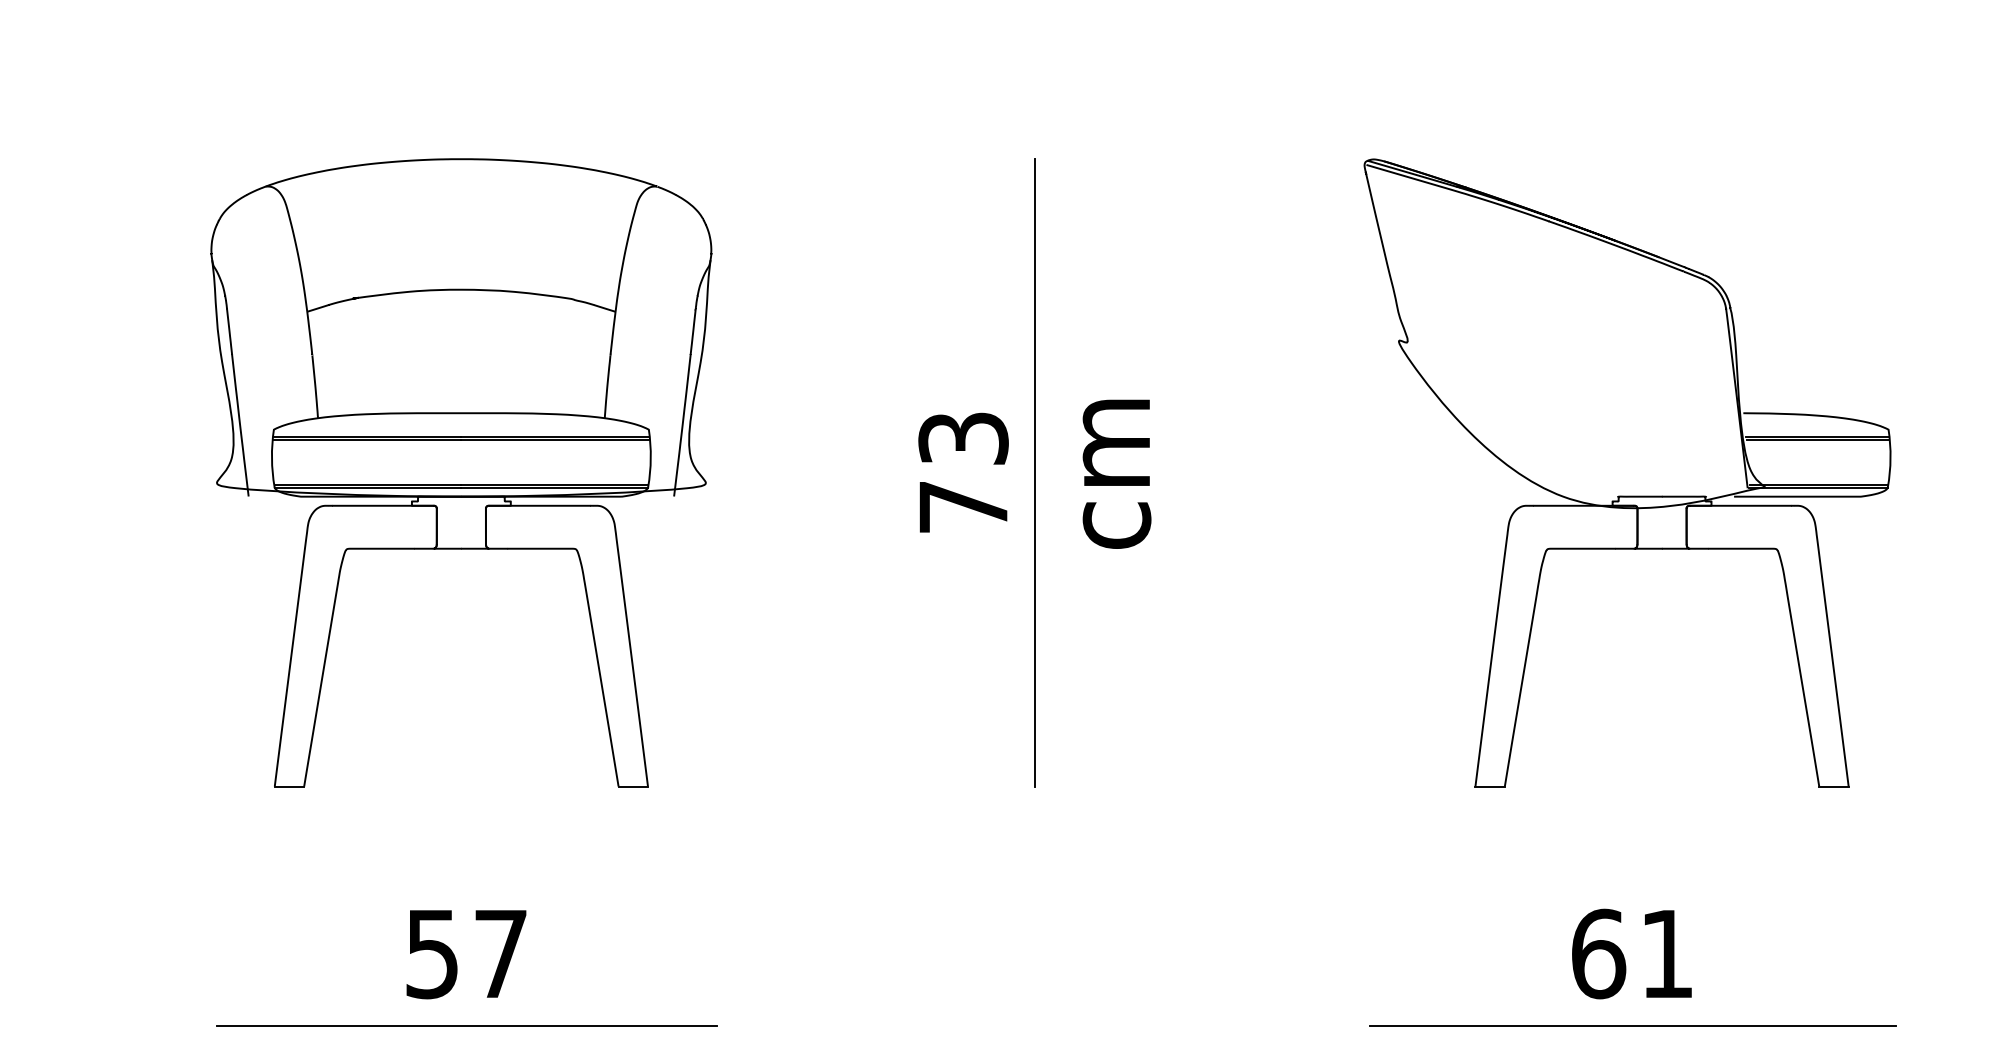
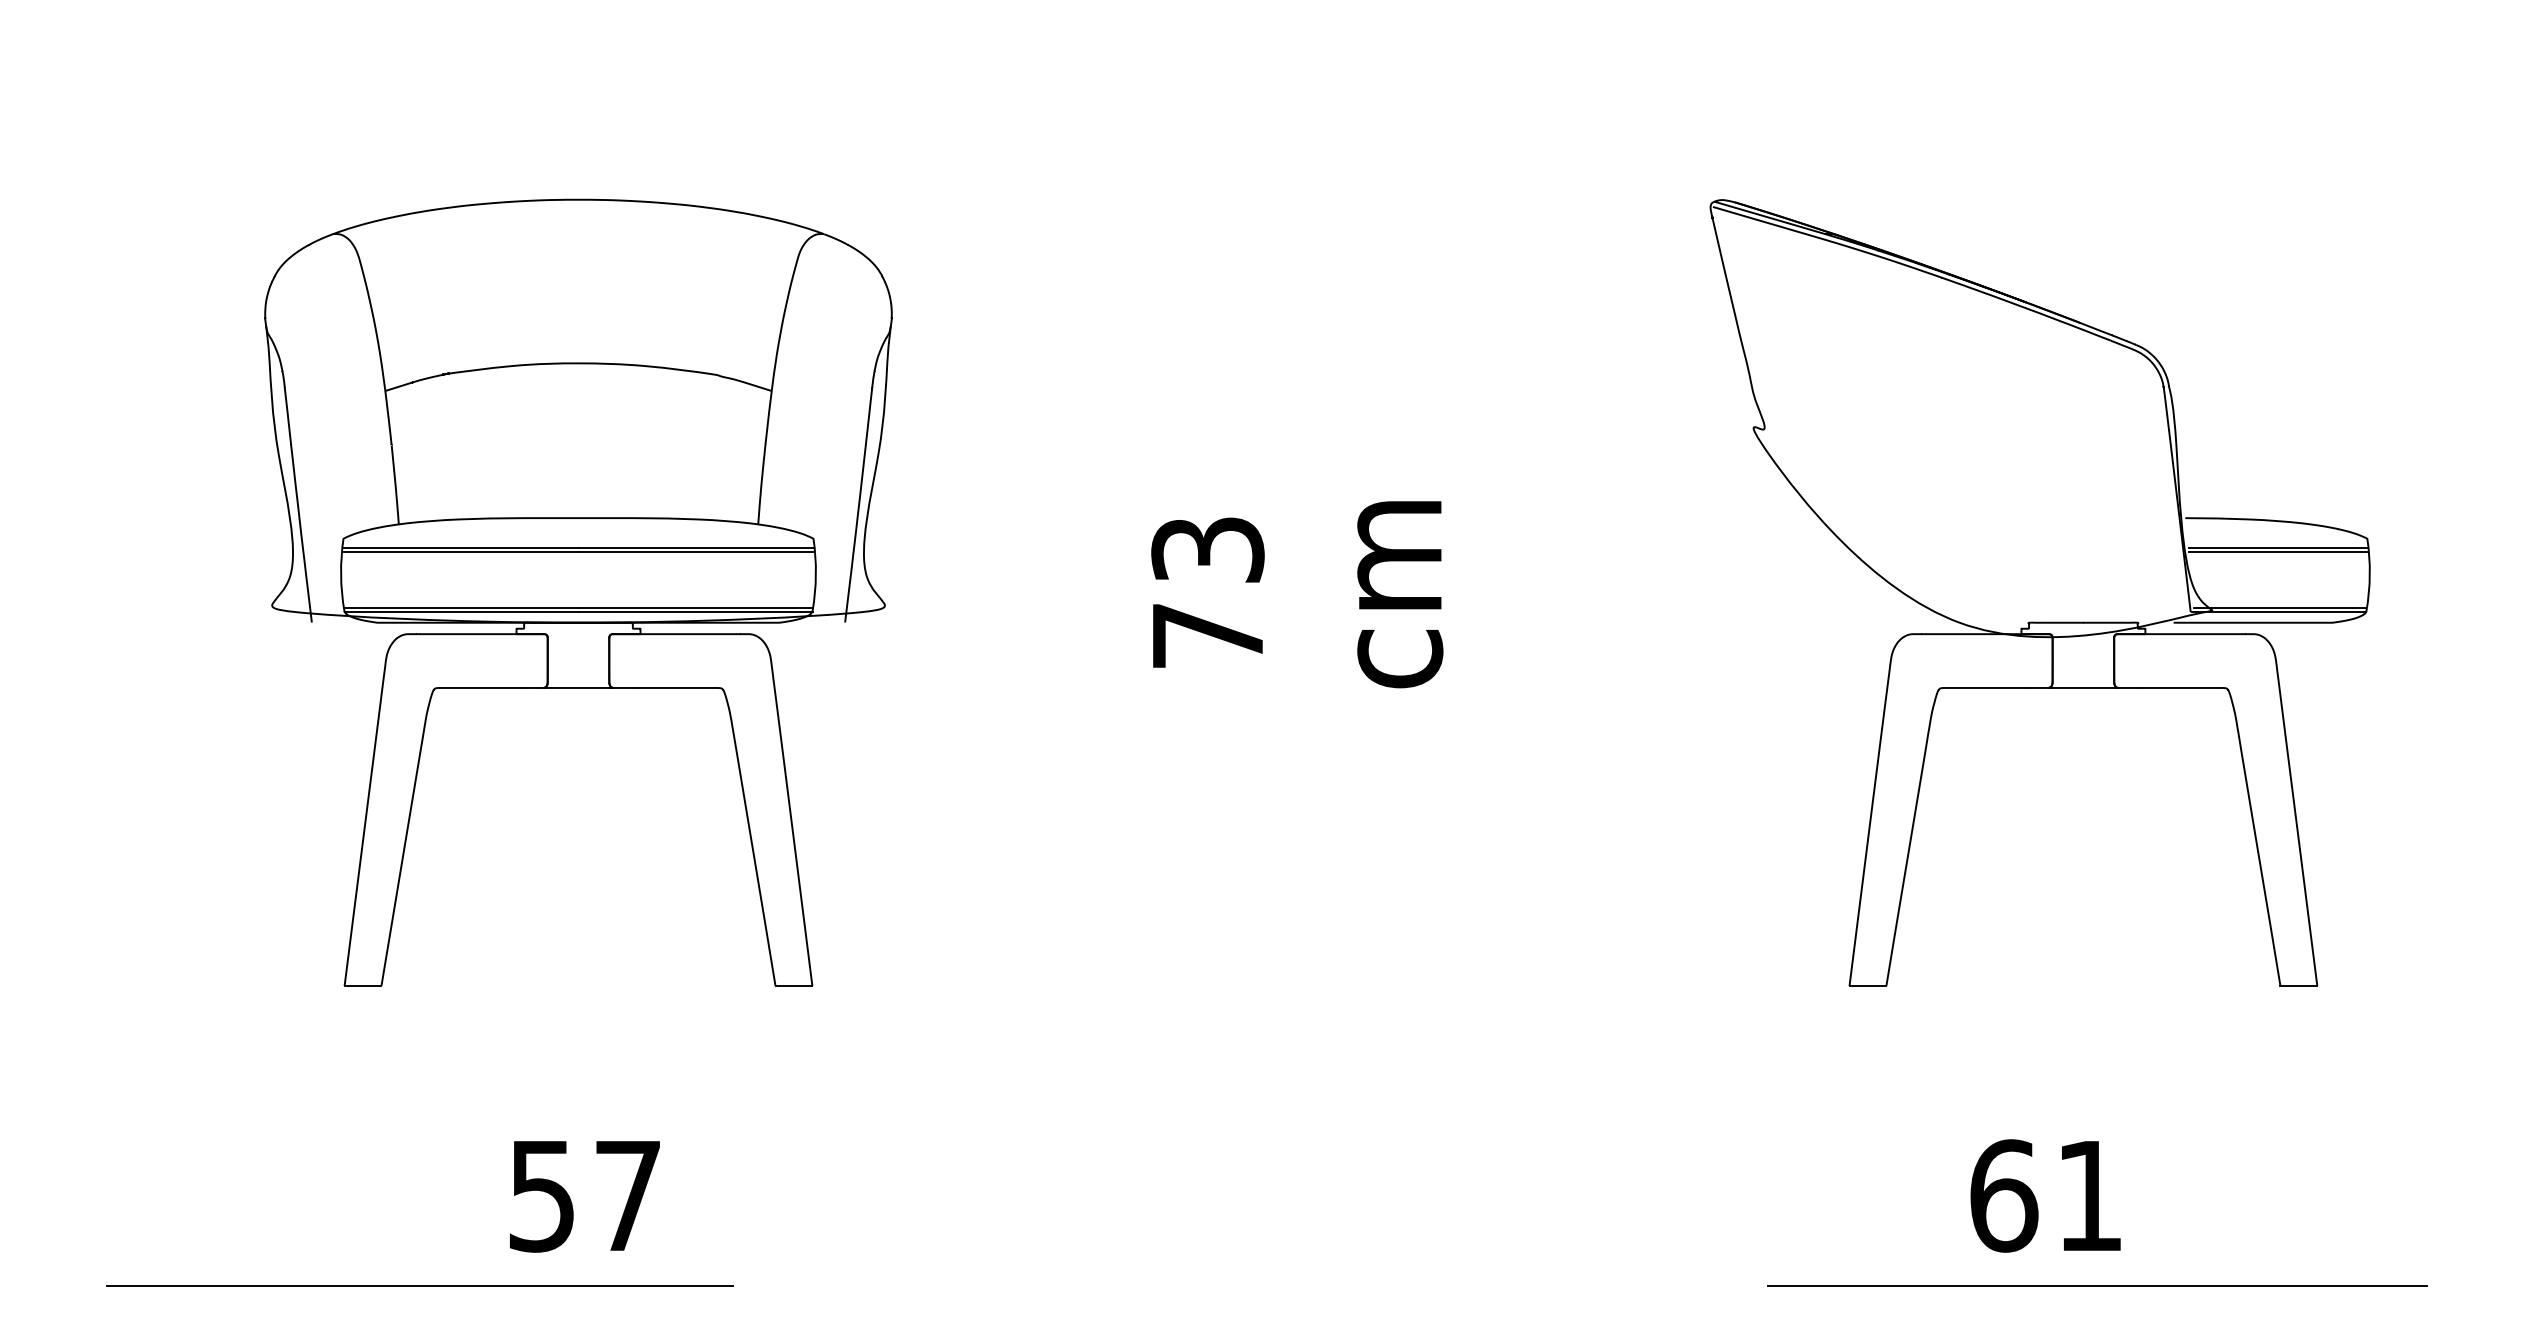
line: (1035, 472) -> (1298, 592), removed
line: (466, 1025) -> (419, 1285), moved
line: (1632, 1025) -> (2096, 1285), moved

